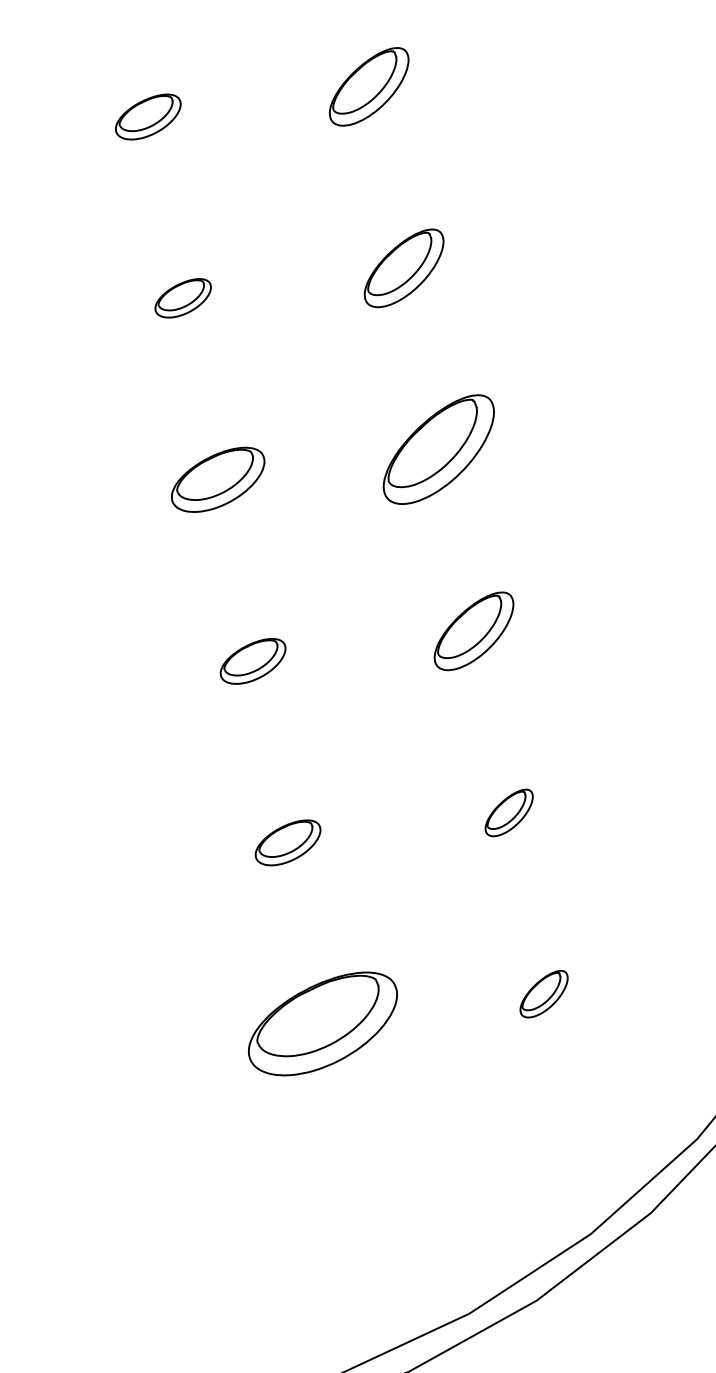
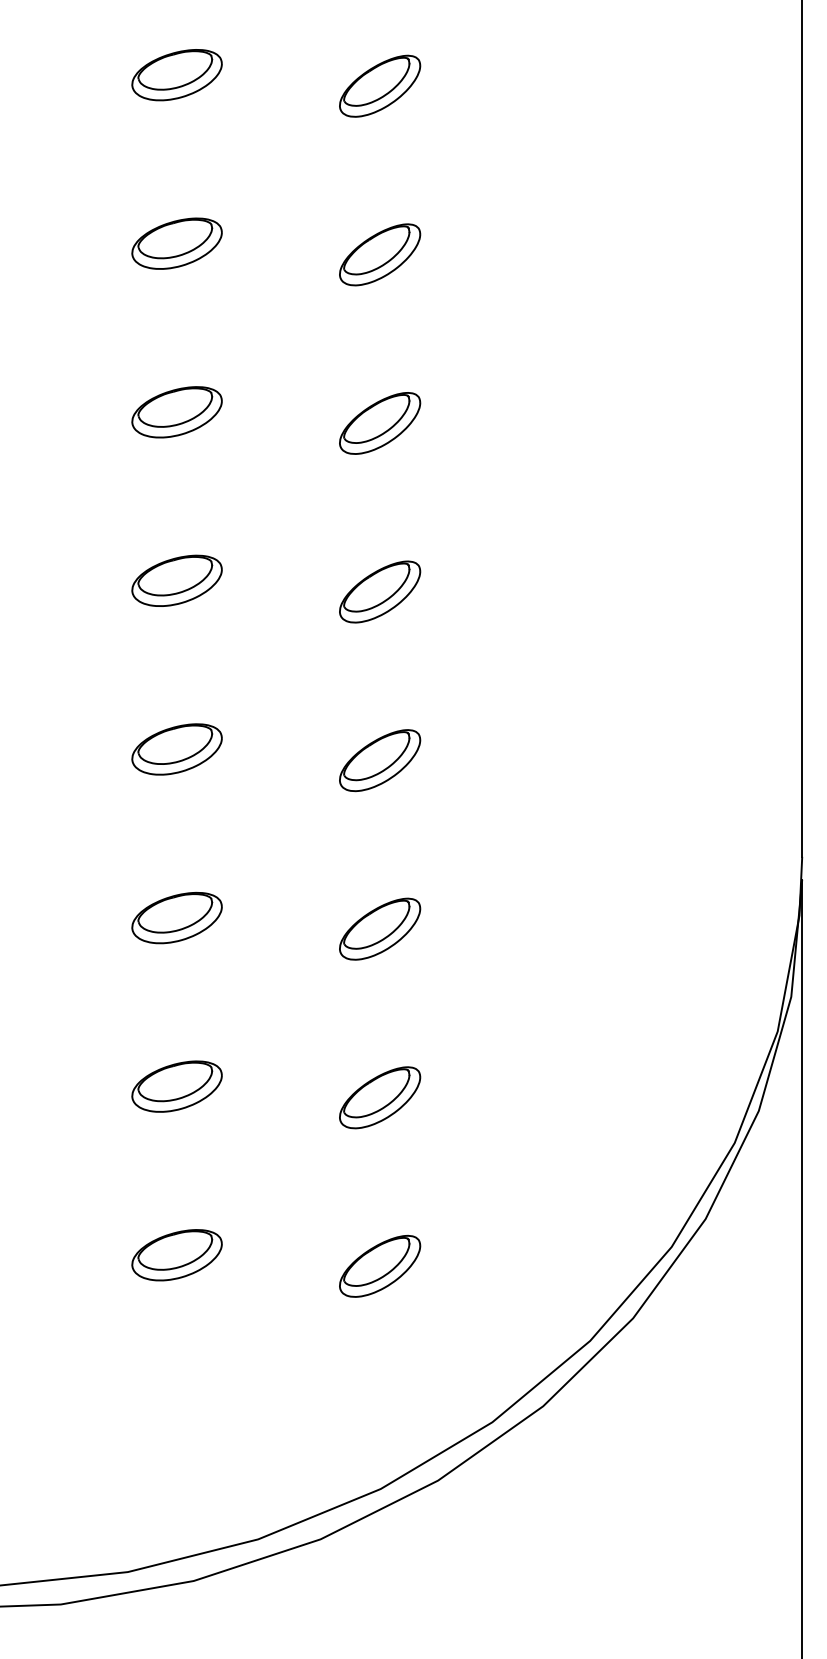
part: (147, 117) -> (176, 412), size x1.43
part: (182, 298) -> (176, 580), size x1.67
part: (439, 449) -> (380, 760), size x0.71
part: (252, 661) -> (176, 917), size x1.43
part: (509, 812) -> (380, 1097), size x1.67
part: (287, 843) -> (176, 1086), size x1.43
part: (544, 993) -> (380, 1265), size x1.67
part: (322, 1025) -> (176, 1255), size x0.62

